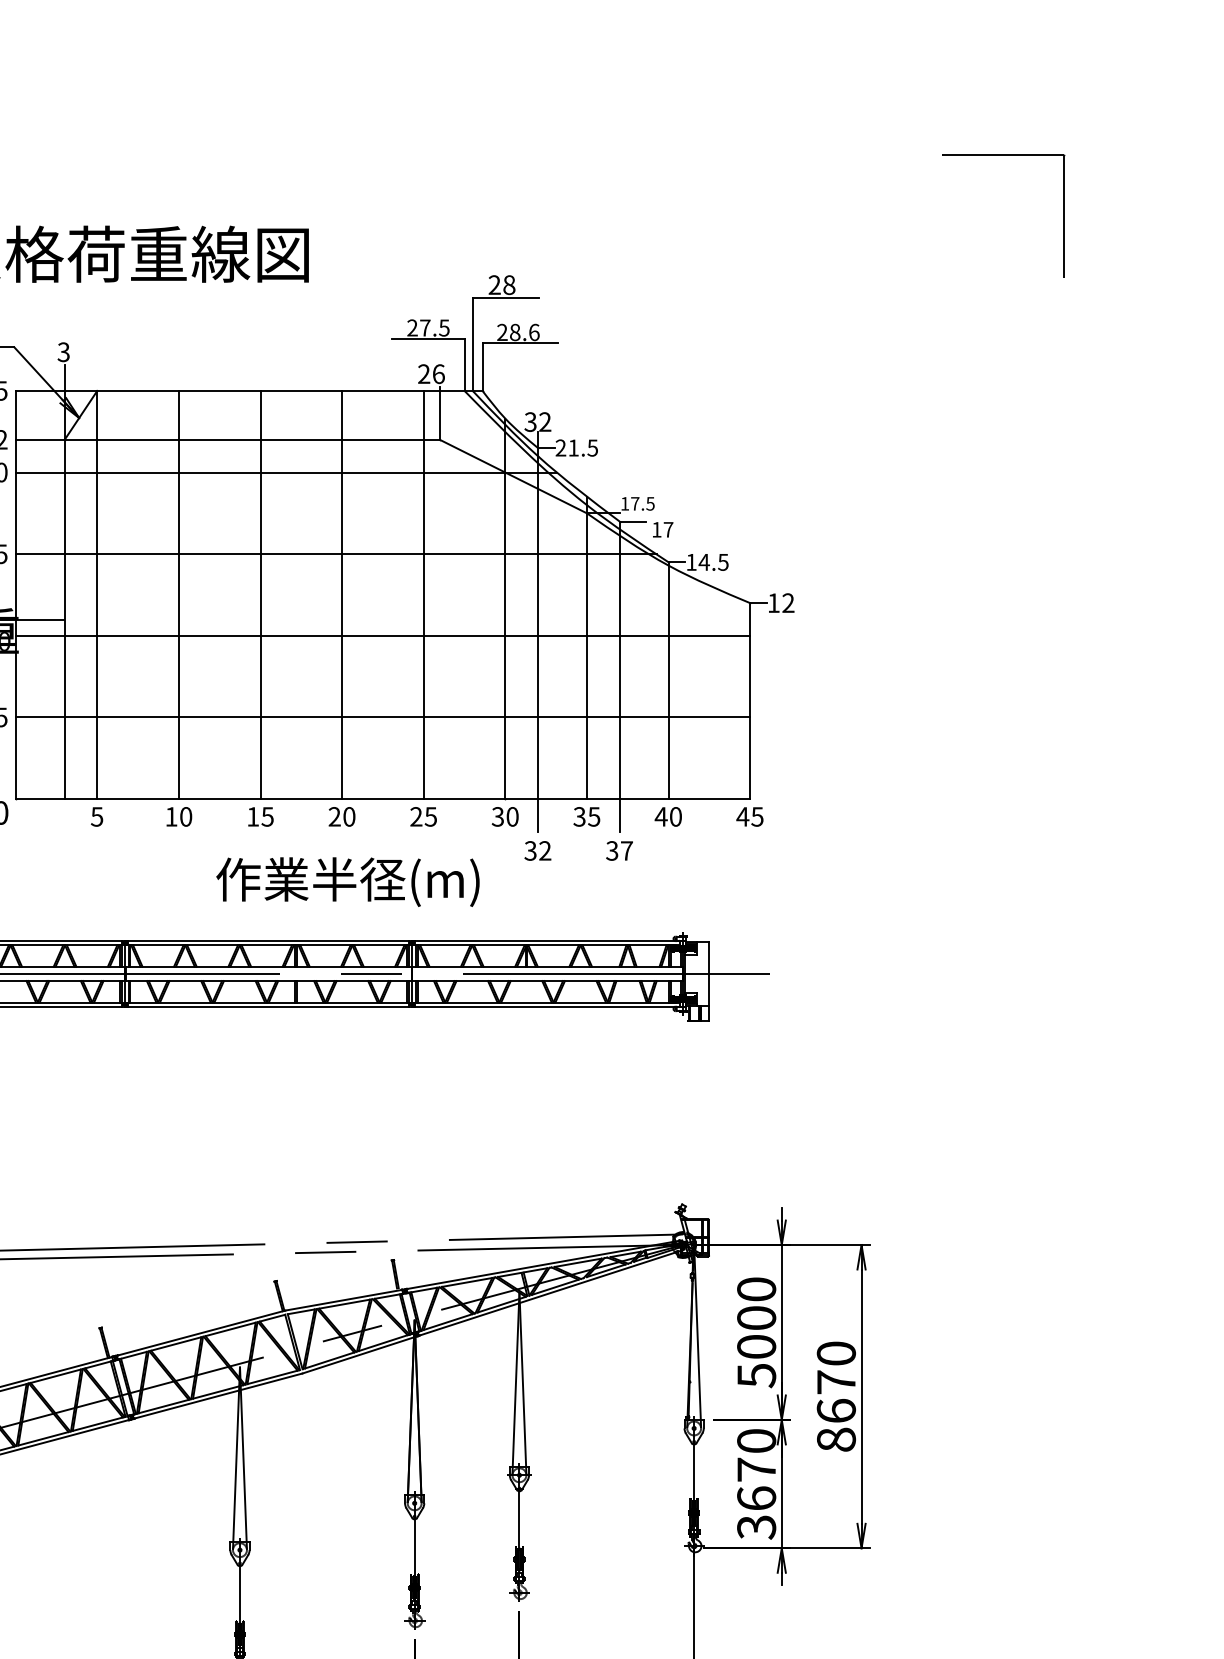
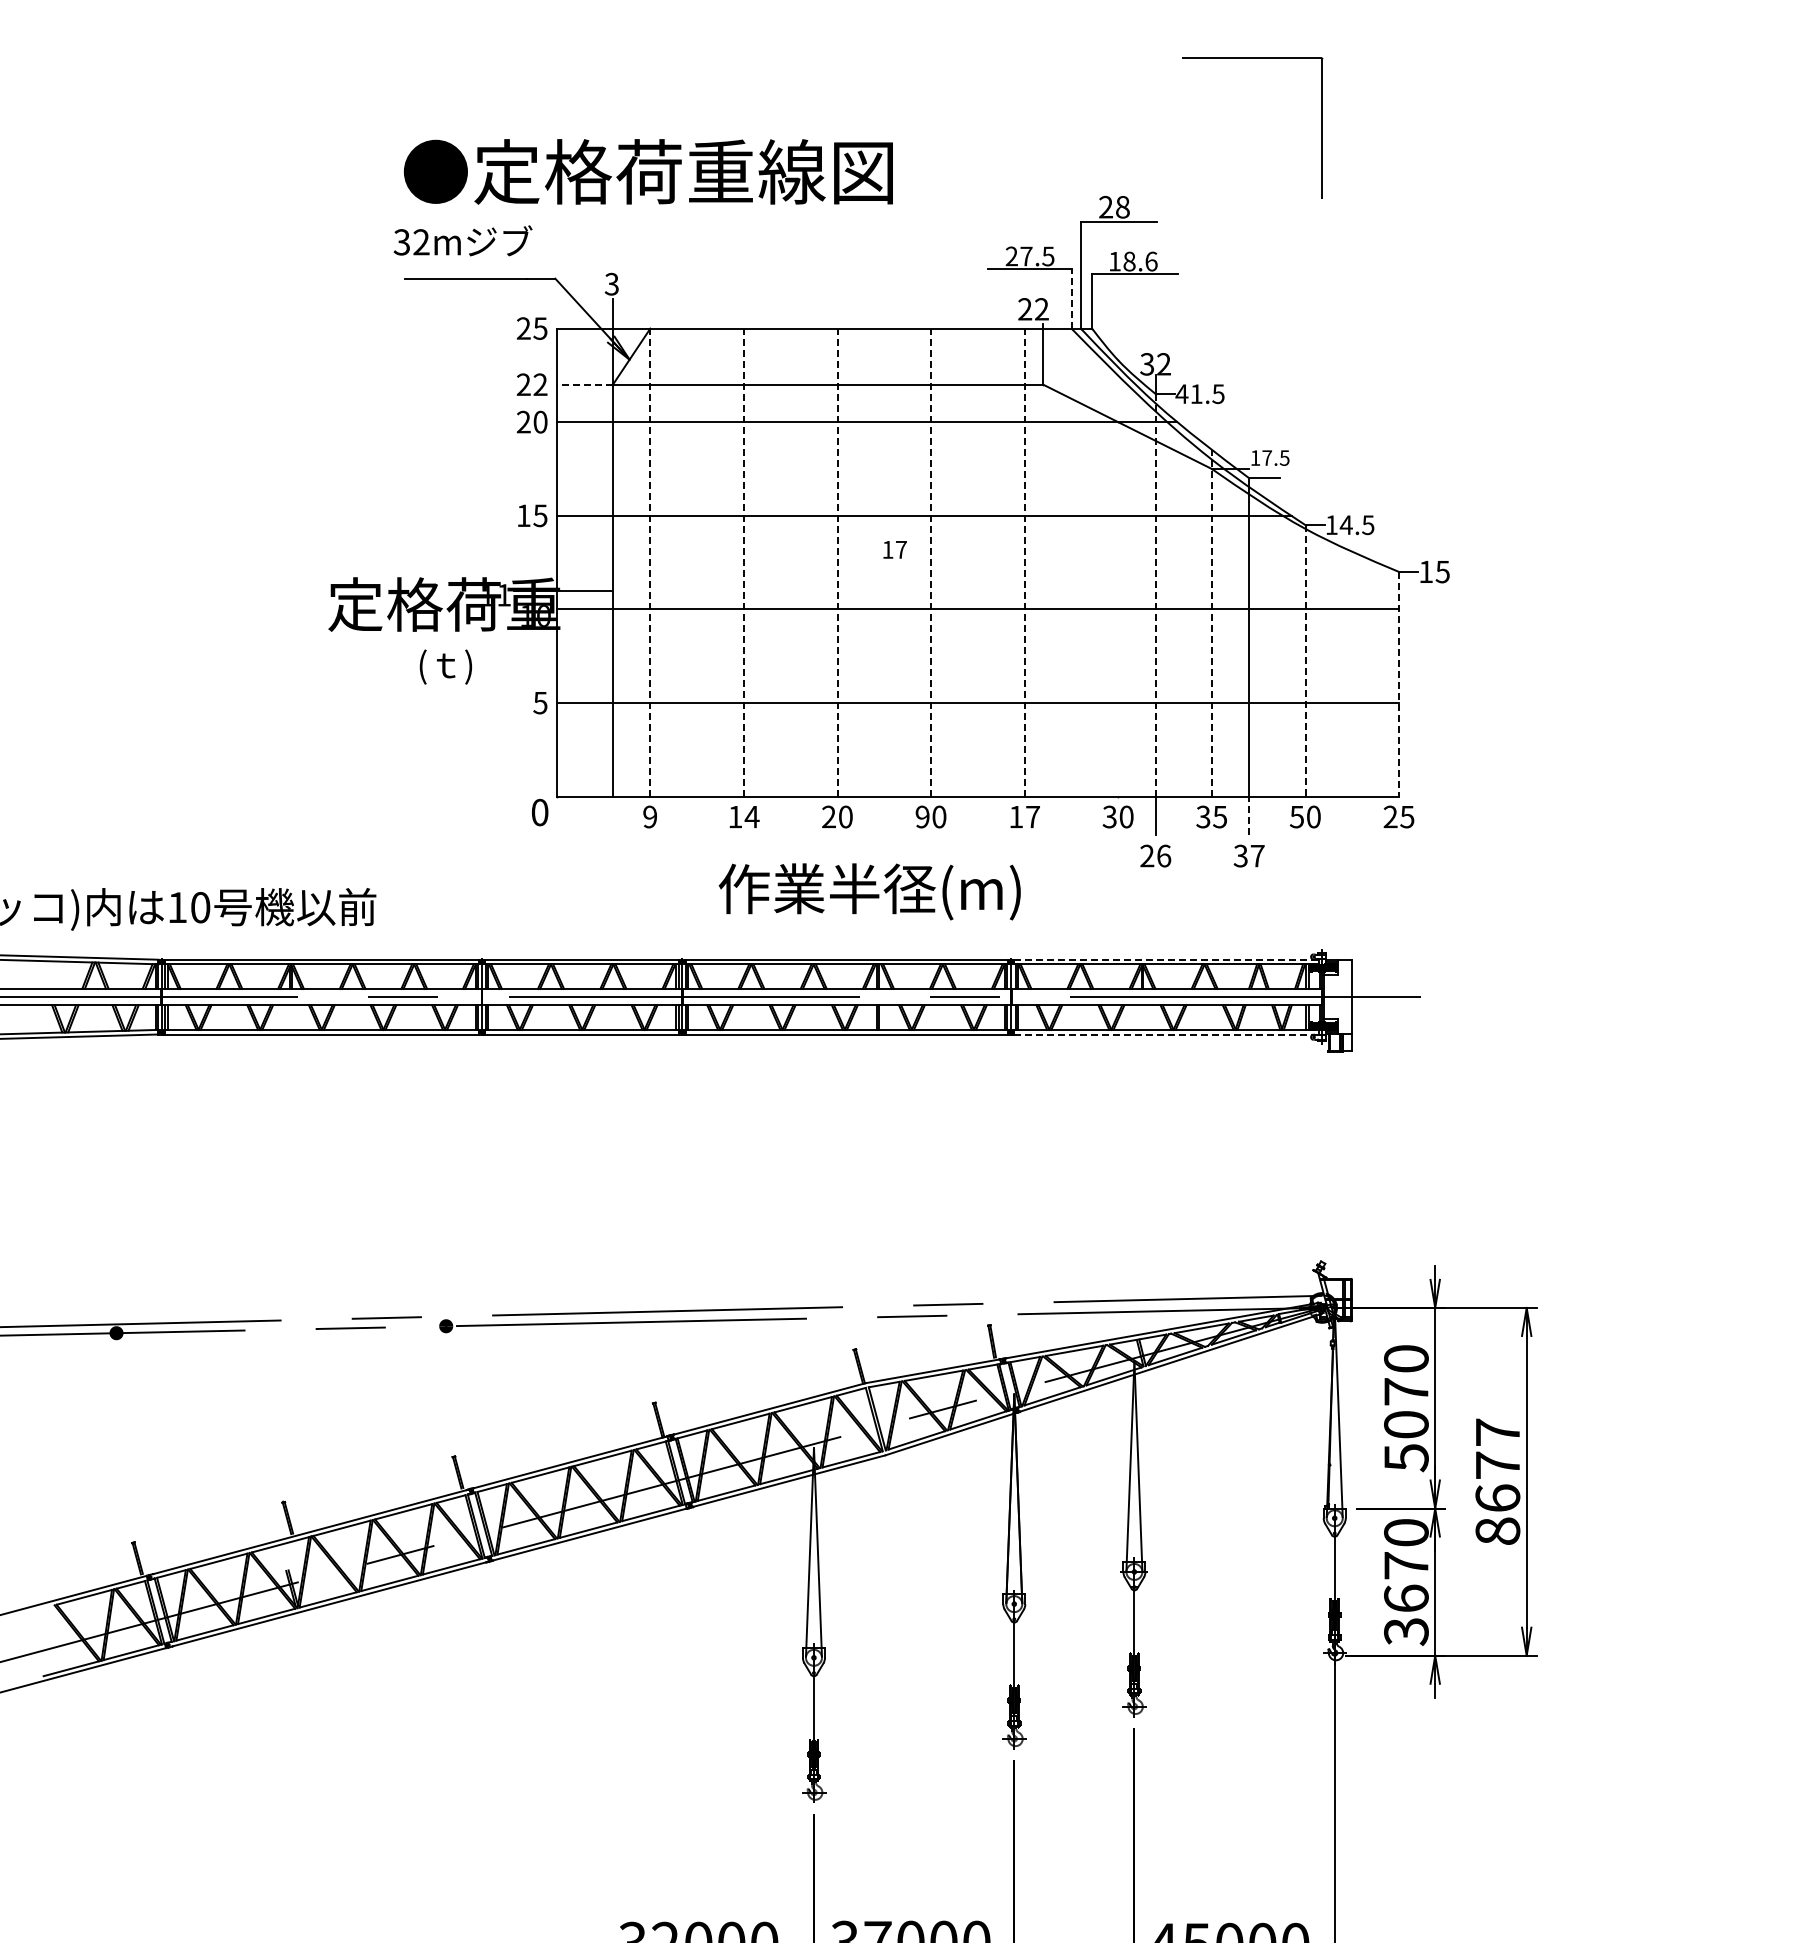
part: (1003, 155) -> (1252, 58), moved
text: (502, 332) -> (1114, 261), 28.6 -> 18.6
line: (464, 364) -> (1071, 298), solid -> dashed
text: (438, 374) -> (1041, 309), 26 -> 22
line: (39, 439) -> (584, 384), solid -> dashed
text: (560, 447) -> (1181, 393), 21.5 -> 41.5
text: (662, 529) -> (894, 549), moved
line: (97, 594) -> (650, 562), solid -> dashed
line: (178, 594) -> (743, 562), solid -> dashed
line: (260, 594) -> (837, 562), solid -> dashed
line: (342, 594) -> (931, 562), solid -> dashed
line: (423, 594) -> (1024, 562), solid -> dashed
text: (788, 602) -> (1442, 571), 12 -> 15
line: (505, 608) -> (1118, 578), removed
line: (537, 622) -> (1155, 594), solid -> dashed
line: (586, 647) -> (1211, 622), solid -> dashed
line: (668, 680) -> (1305, 660), solid -> dashed
line: (750, 701) -> (1399, 684), solid -> dashed
line: (619, 815) -> (1249, 815), solid -> dashed
text: (96, 816) -> (649, 816), 5 -> 9
text: (185, 816) -> (751, 816), 10 -> 14
text: (260, 816) -> (837, 816), 15 -> 20
text: (423, 816) -> (1024, 816), 25 -> 17
text: (742, 816) -> (1390, 816), 45 -> 25
text: (334, 817) -> (922, 817), 20 -> 90
text: (660, 817) -> (1296, 817), 40 -> 50
text: (537, 850) -> (1155, 855), 32 -> 26
text: (347, 881) -> (869, 891), moved
line: (547, 941) -> (1166, 959), solid -> dashed
line: (547, 1006) -> (1166, 1034), solid -> dashed
text: (756, 1317) -> (1406, 1391), 5000 -> 5070
text: (836, 1352) -> (1497, 1431), 8670 -> 8677

